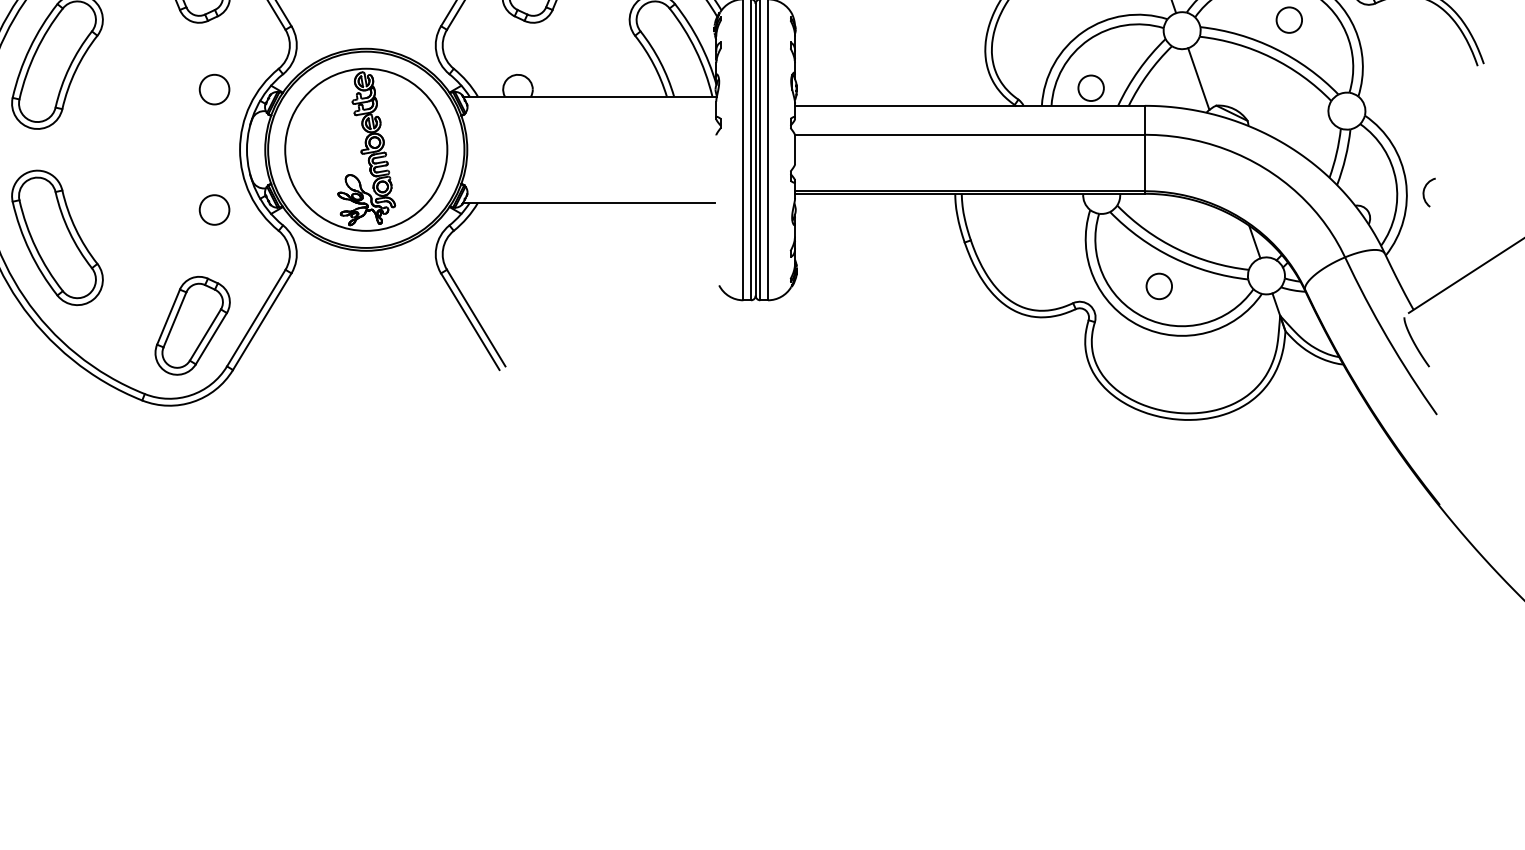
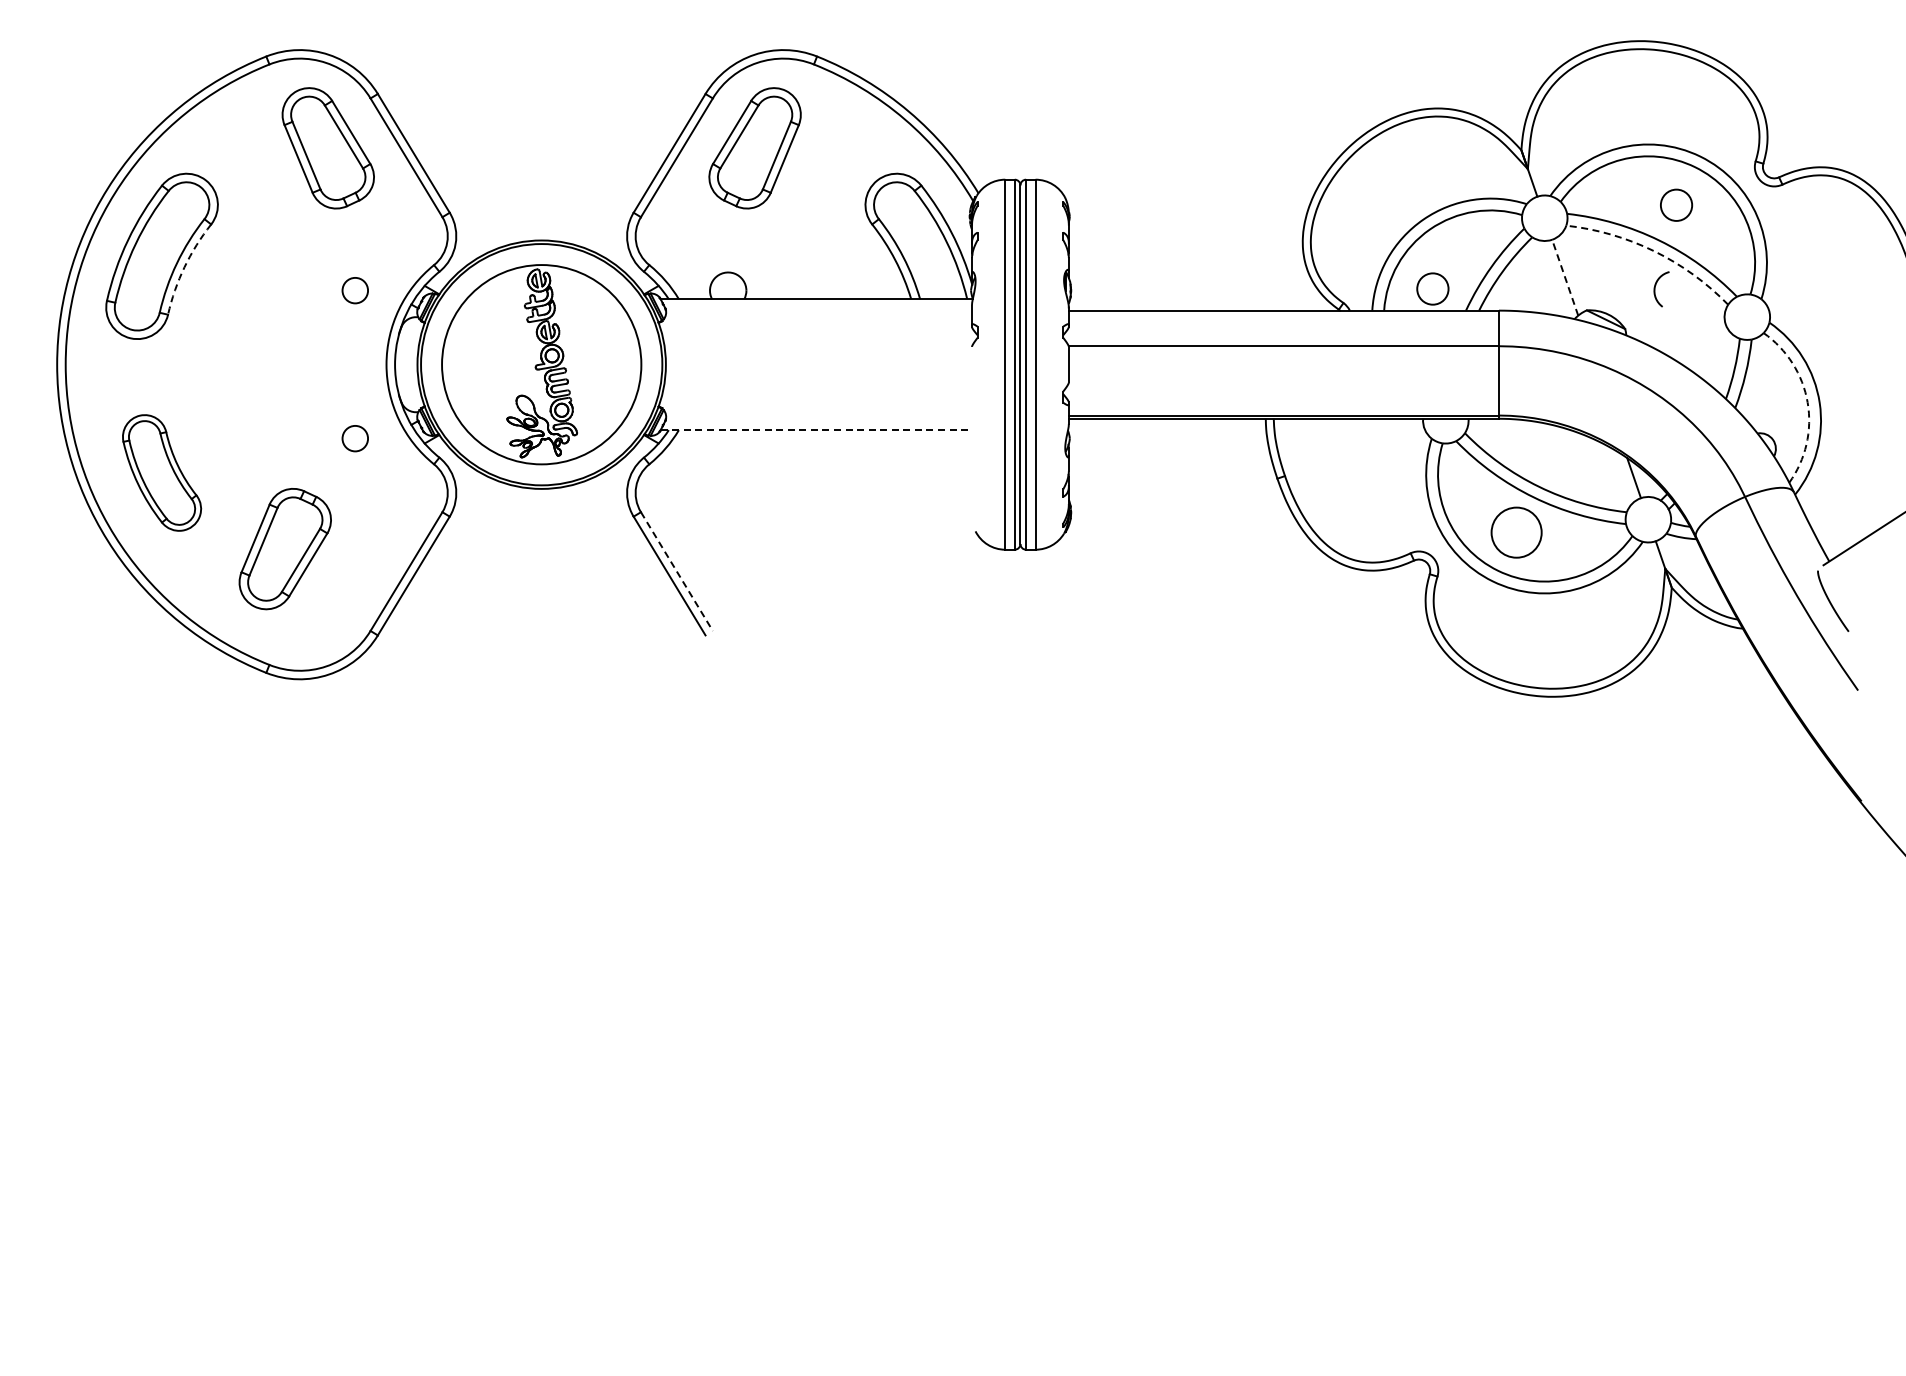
arc: (1271, 57) -> (1654, 251), solid -> dashed
arc: (75, 70) -> (184, 267), solid -> dashed
line: (1199, 78) -> (1565, 277), solid -> dashed
circle: (214, 89) -> (355, 290), size x0.7
arc: (1395, 180) -> (1807, 402), solid -> dashed
arc: (1424, 192) -> (1655, 289), moved
line: (588, 203) -> (815, 430), solid -> dashed
circle: (214, 209) -> (355, 438), size x0.7
part: (57, 237) -> (161, 472), size x0.7
circle: (1159, 286) -> (1516, 532), size x1.6
line: (476, 318) -> (677, 572), solid -> dashed
part: (192, 326) -> (284, 549), moved

